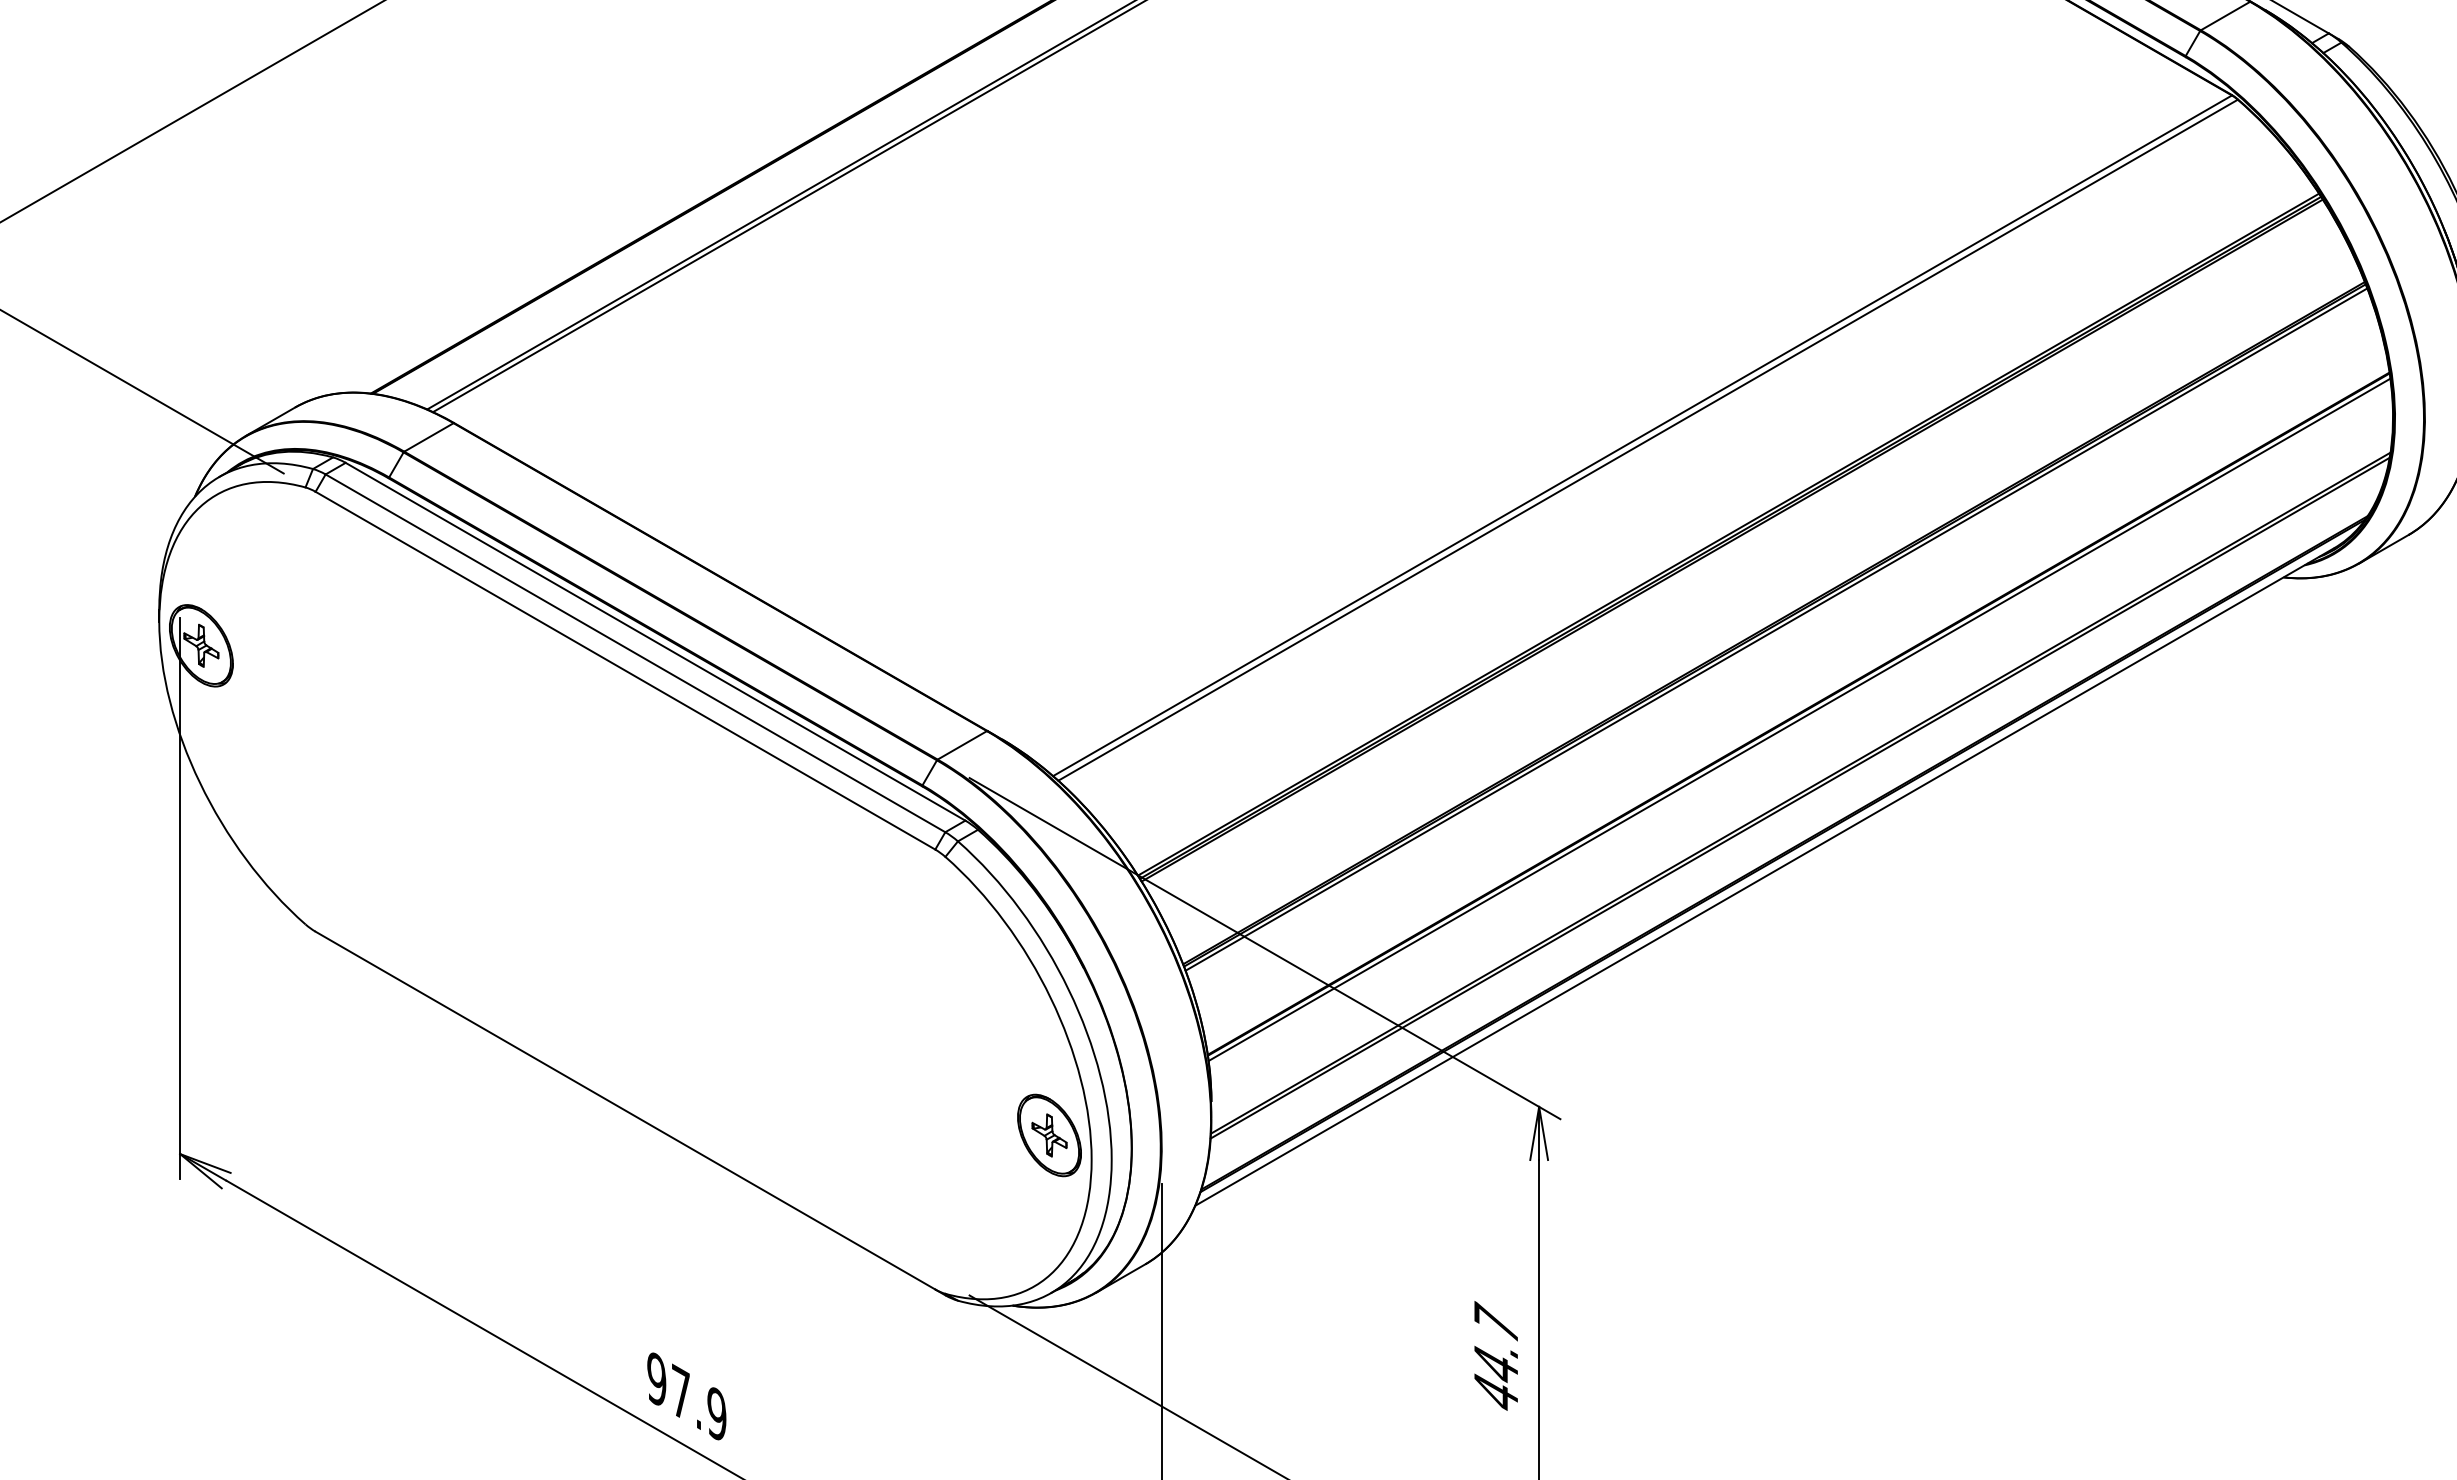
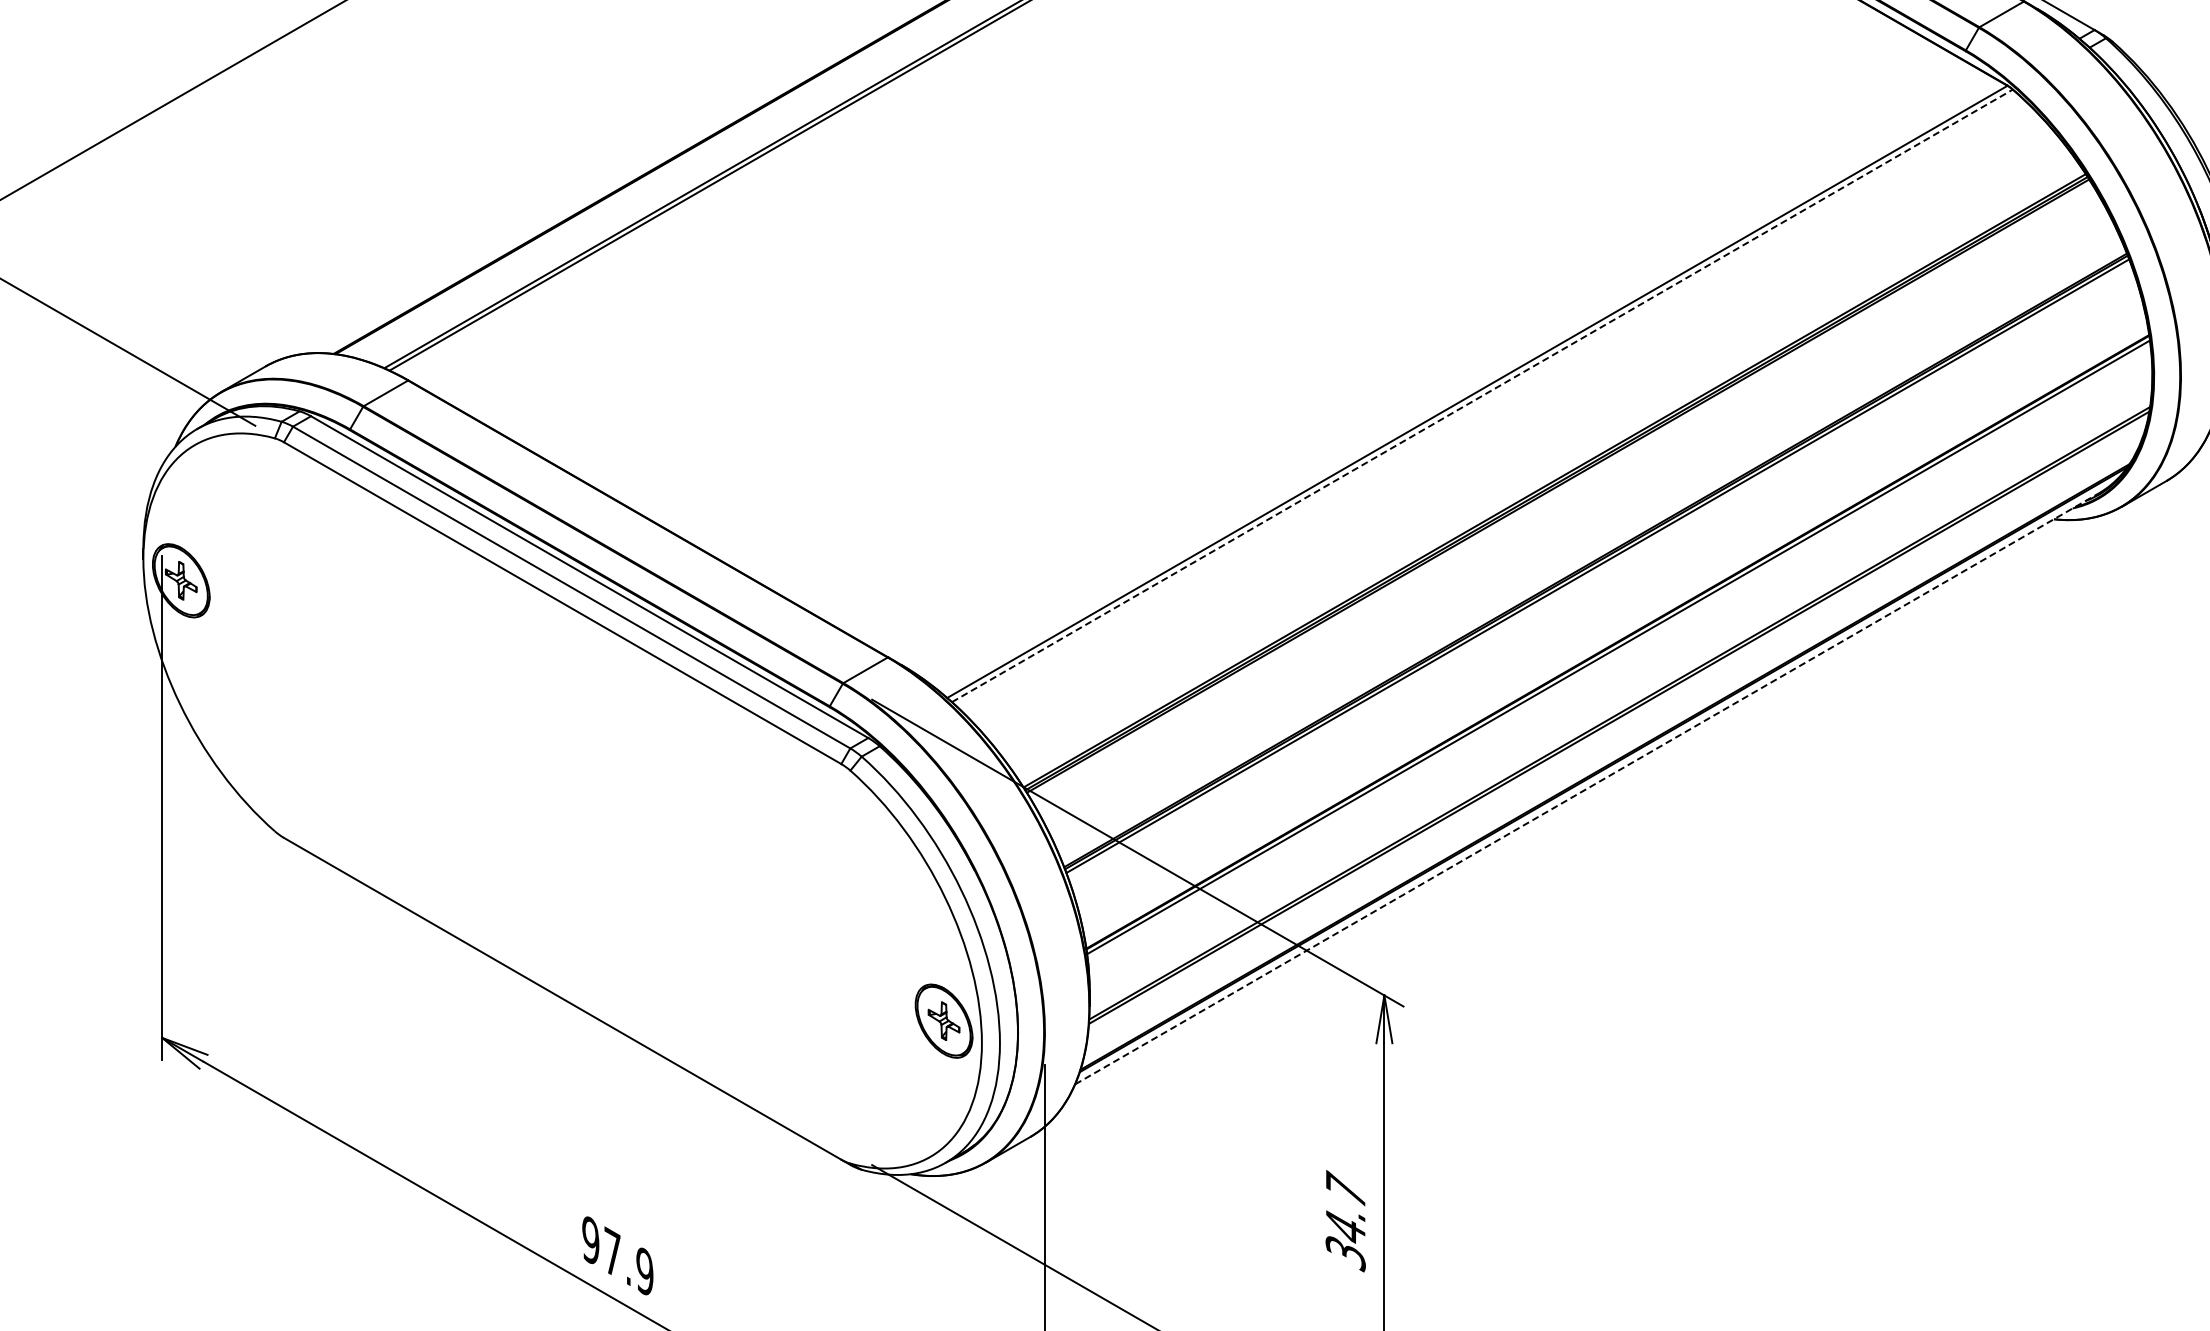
line: (1648, 439) -> (1482, 395), solid -> dashed
line: (1764, 876) -> (1587, 788), solid -> dashed
text: (1495, 1393) -> (1345, 1253), 44.7 -> 34.7

